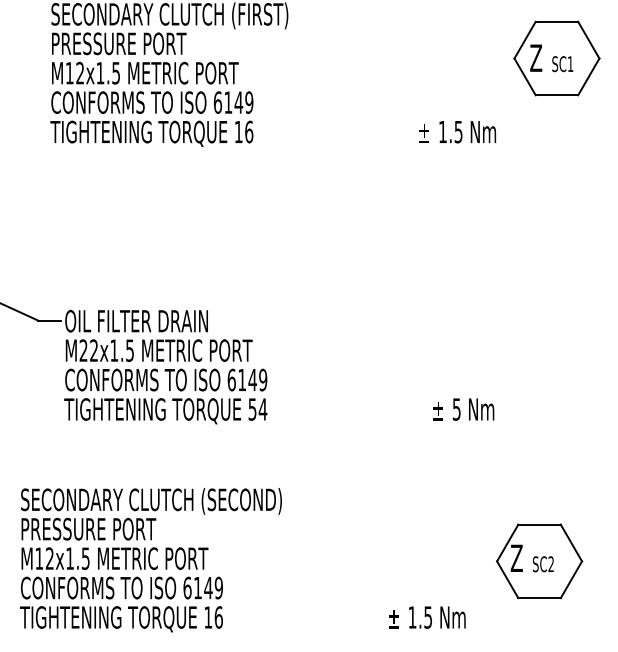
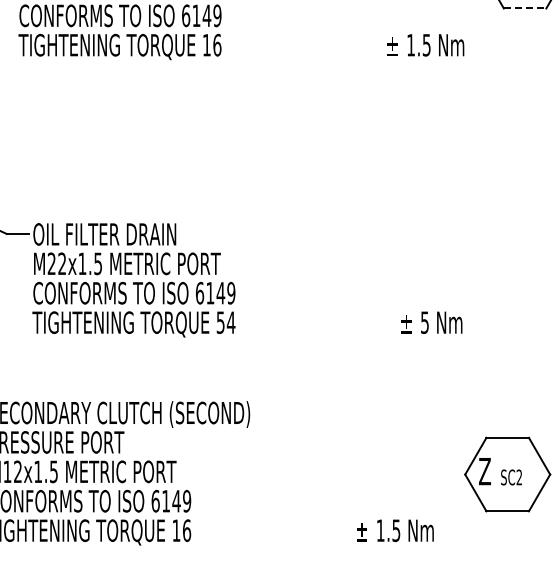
line: (557, 95) -> (525, 8), solid -> dashed

